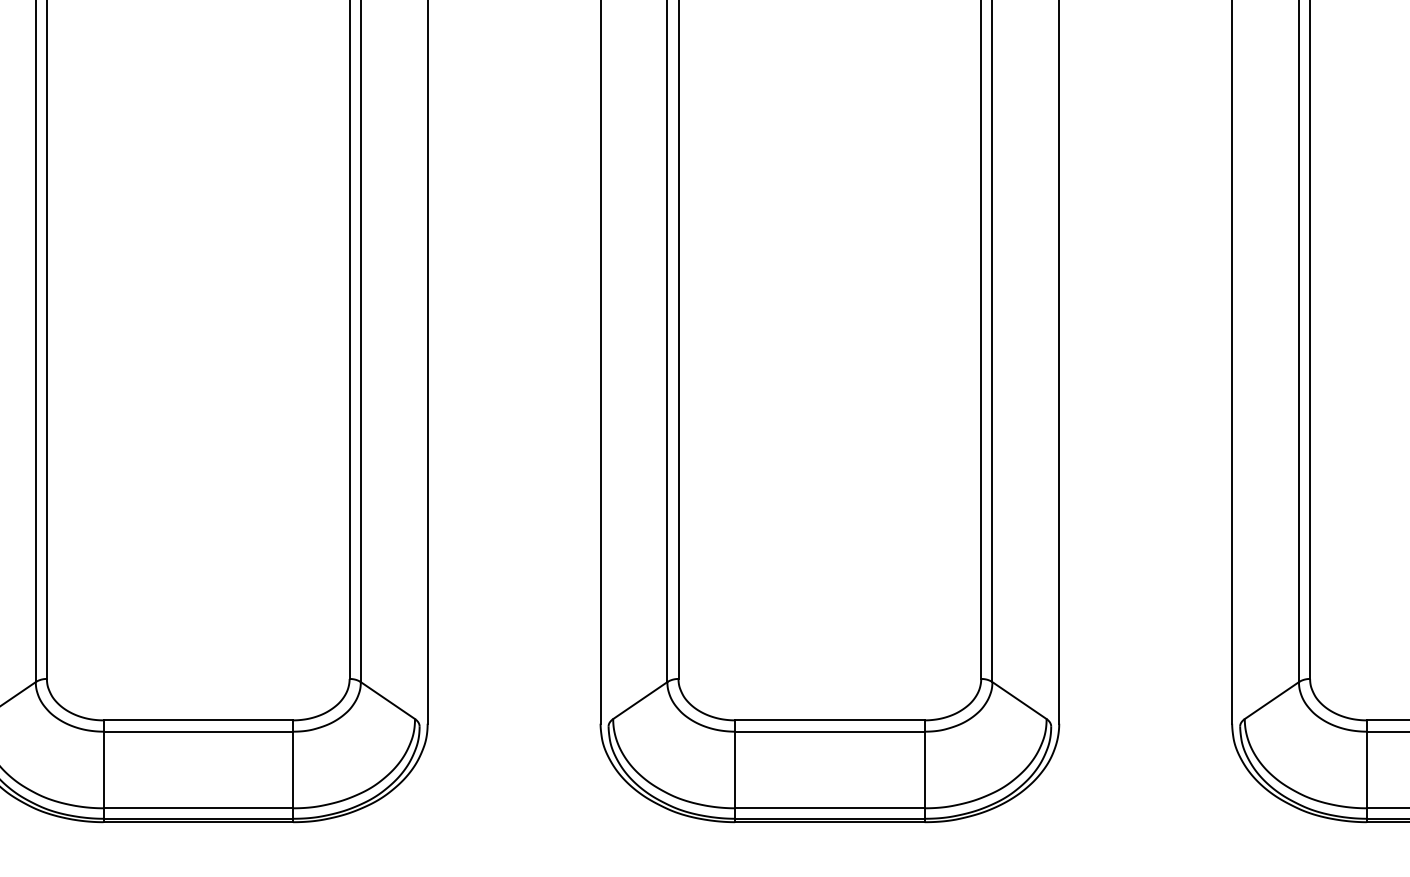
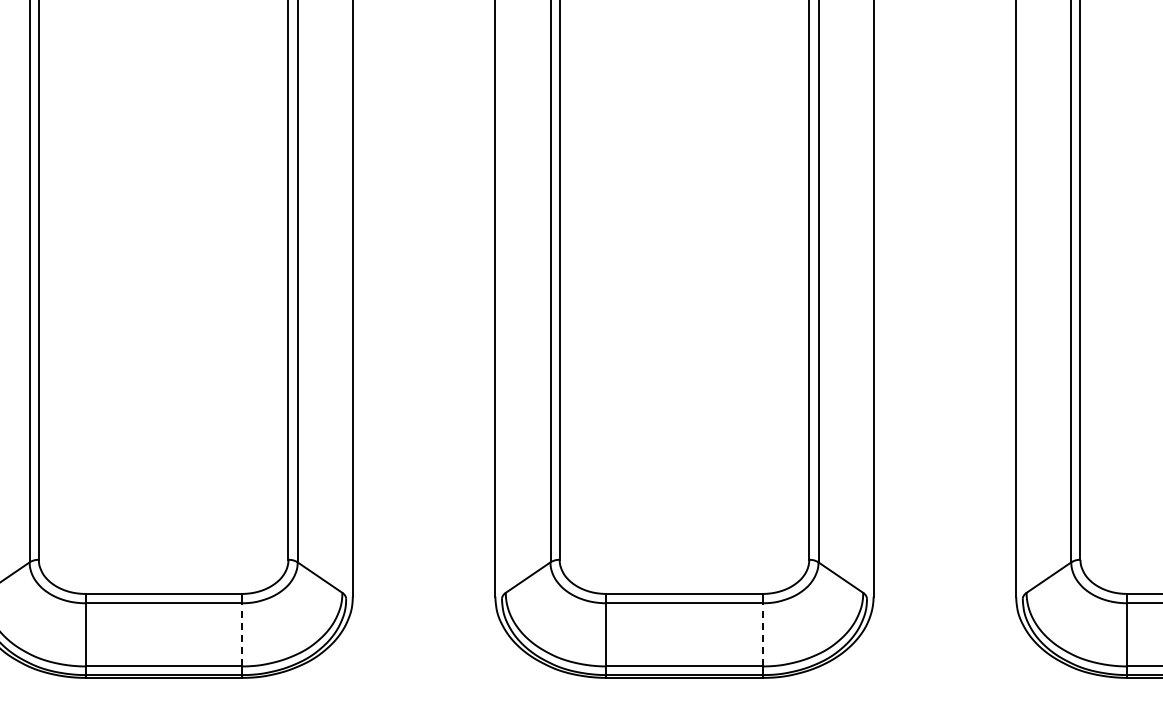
line: (292, 769) -> (241, 634), solid -> dashed
line: (924, 769) -> (762, 634), solid -> dashed

